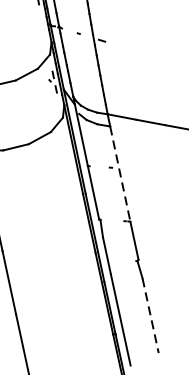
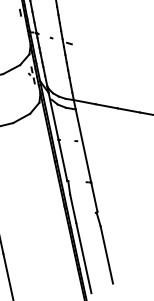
line: (120, 174) -> (83, 146), dashed -> solid
line: (150, 316) -> (106, 255), dashed -> solid

